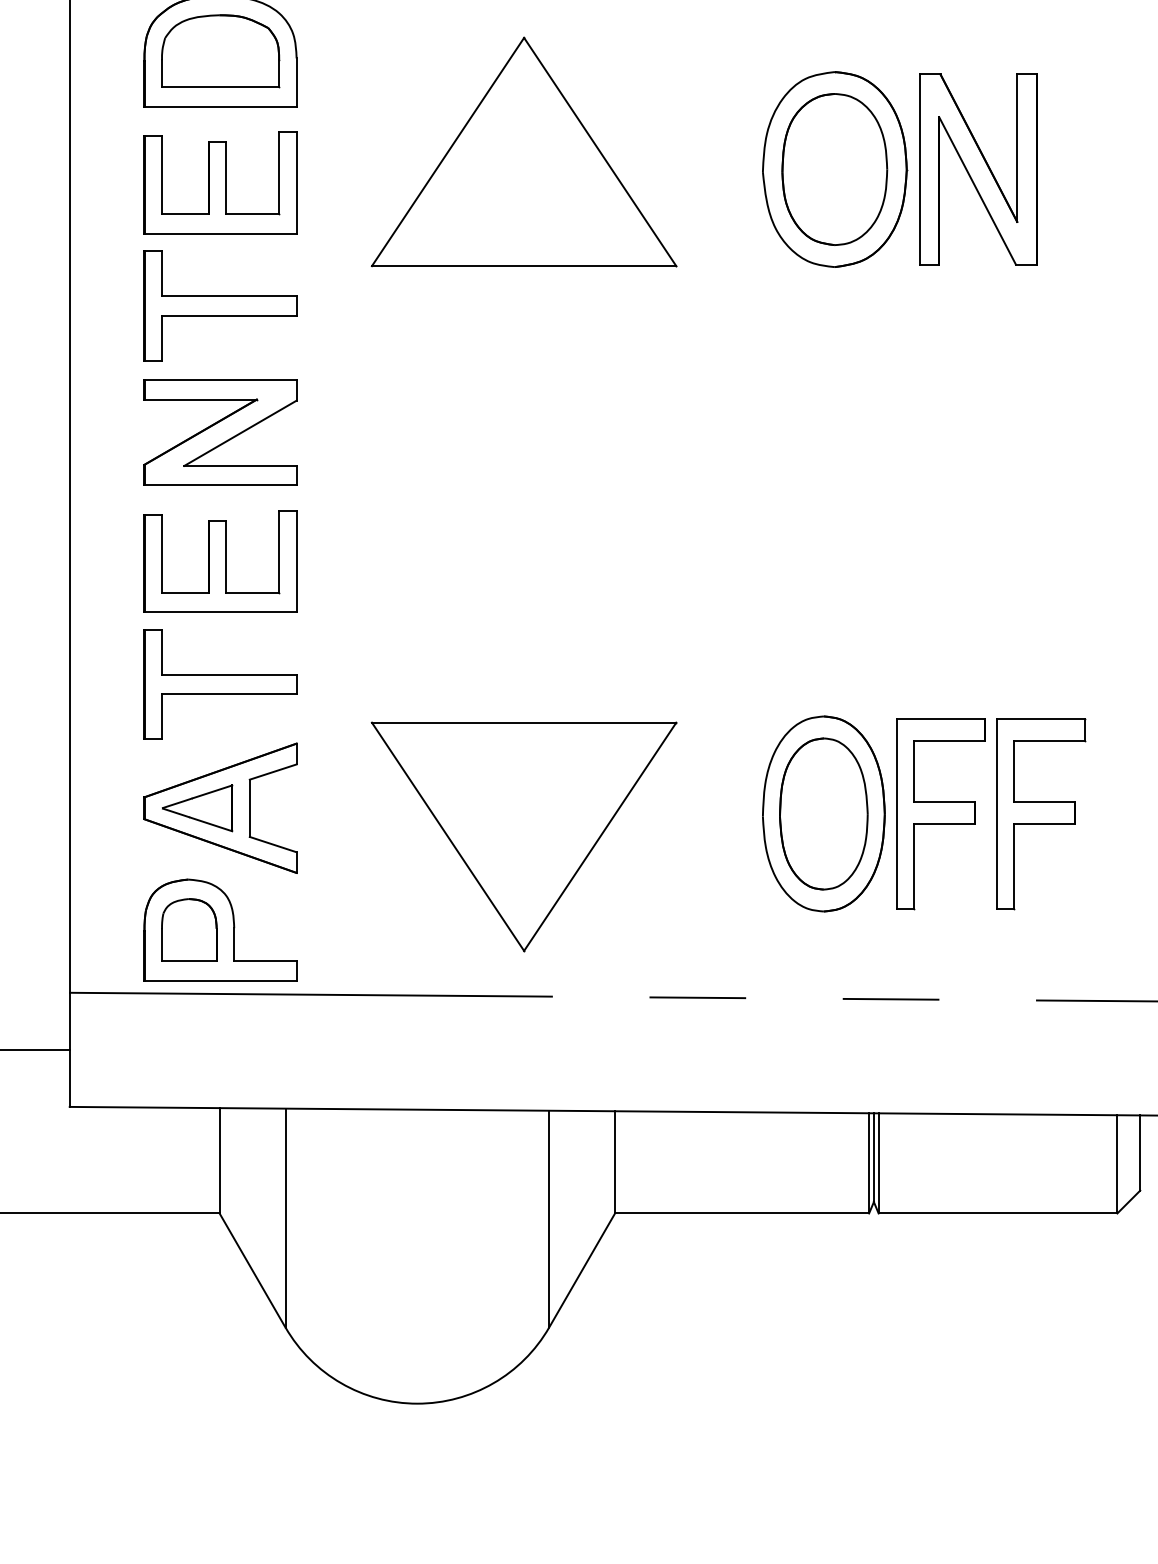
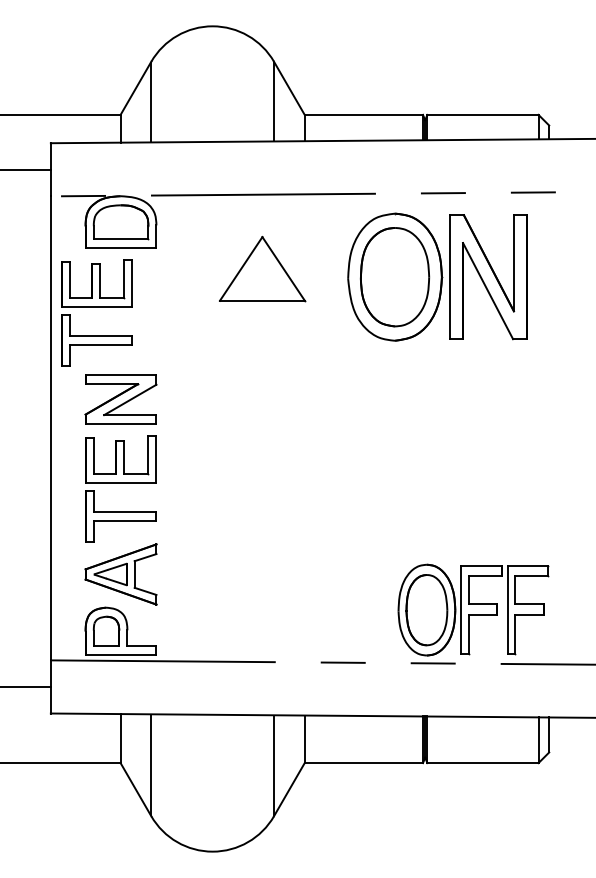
part: (524, 150) -> (262, 268), size x0.6
part: (898, 168) -> (436, 276), size x1.4
part: (219, 245) -> (96, 312), moved
part: (923, 812) -> (473, 609), moved
part: (524, 836) -> (262, 587), removed

